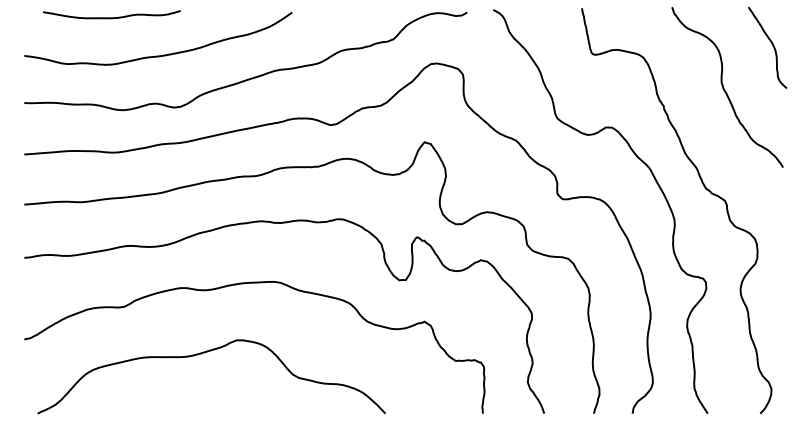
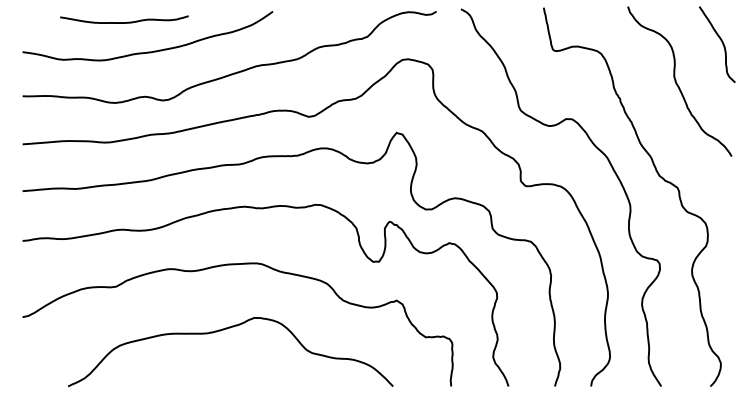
curve: (111, 17) -> (124, 22), moved
curve: (203, 353) -> (223, 330), moved

